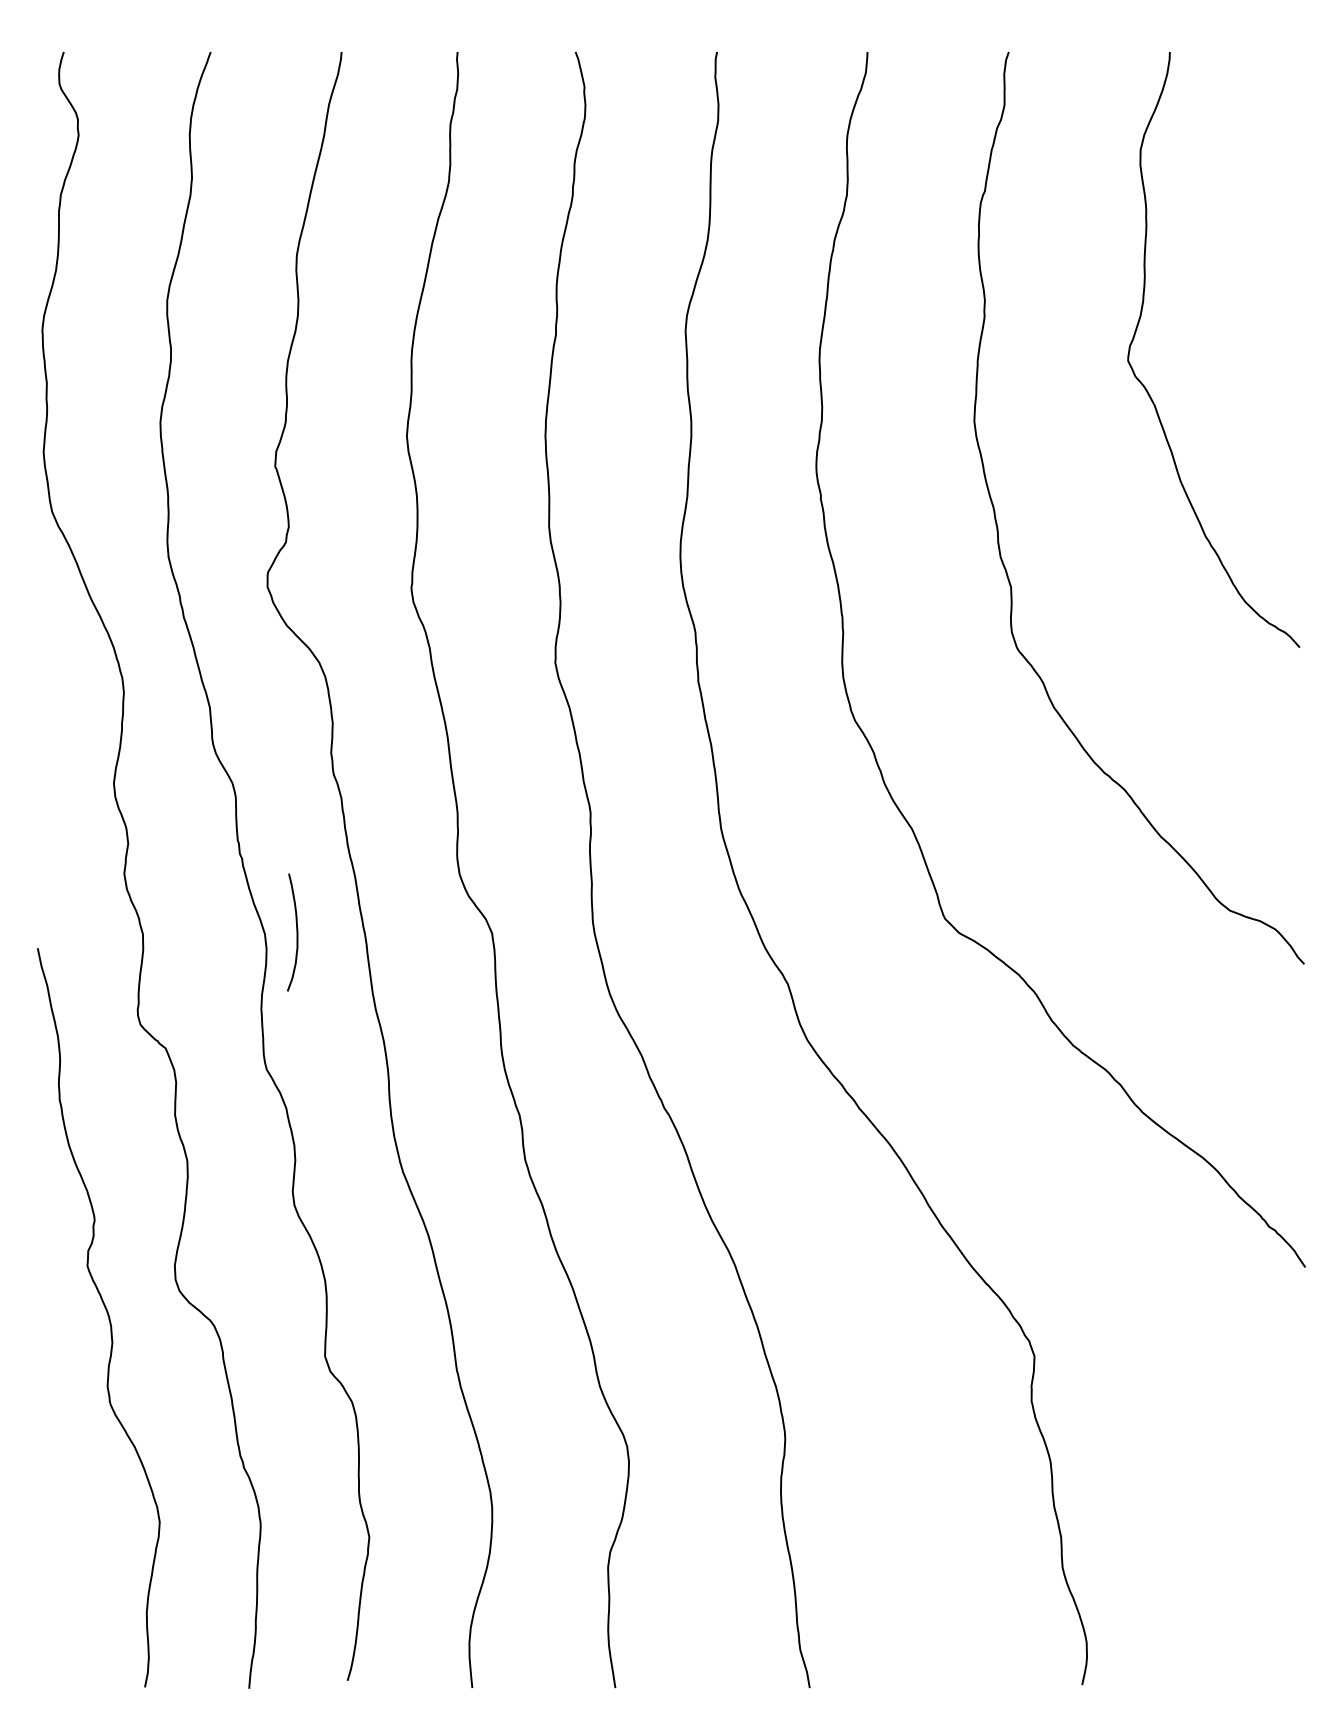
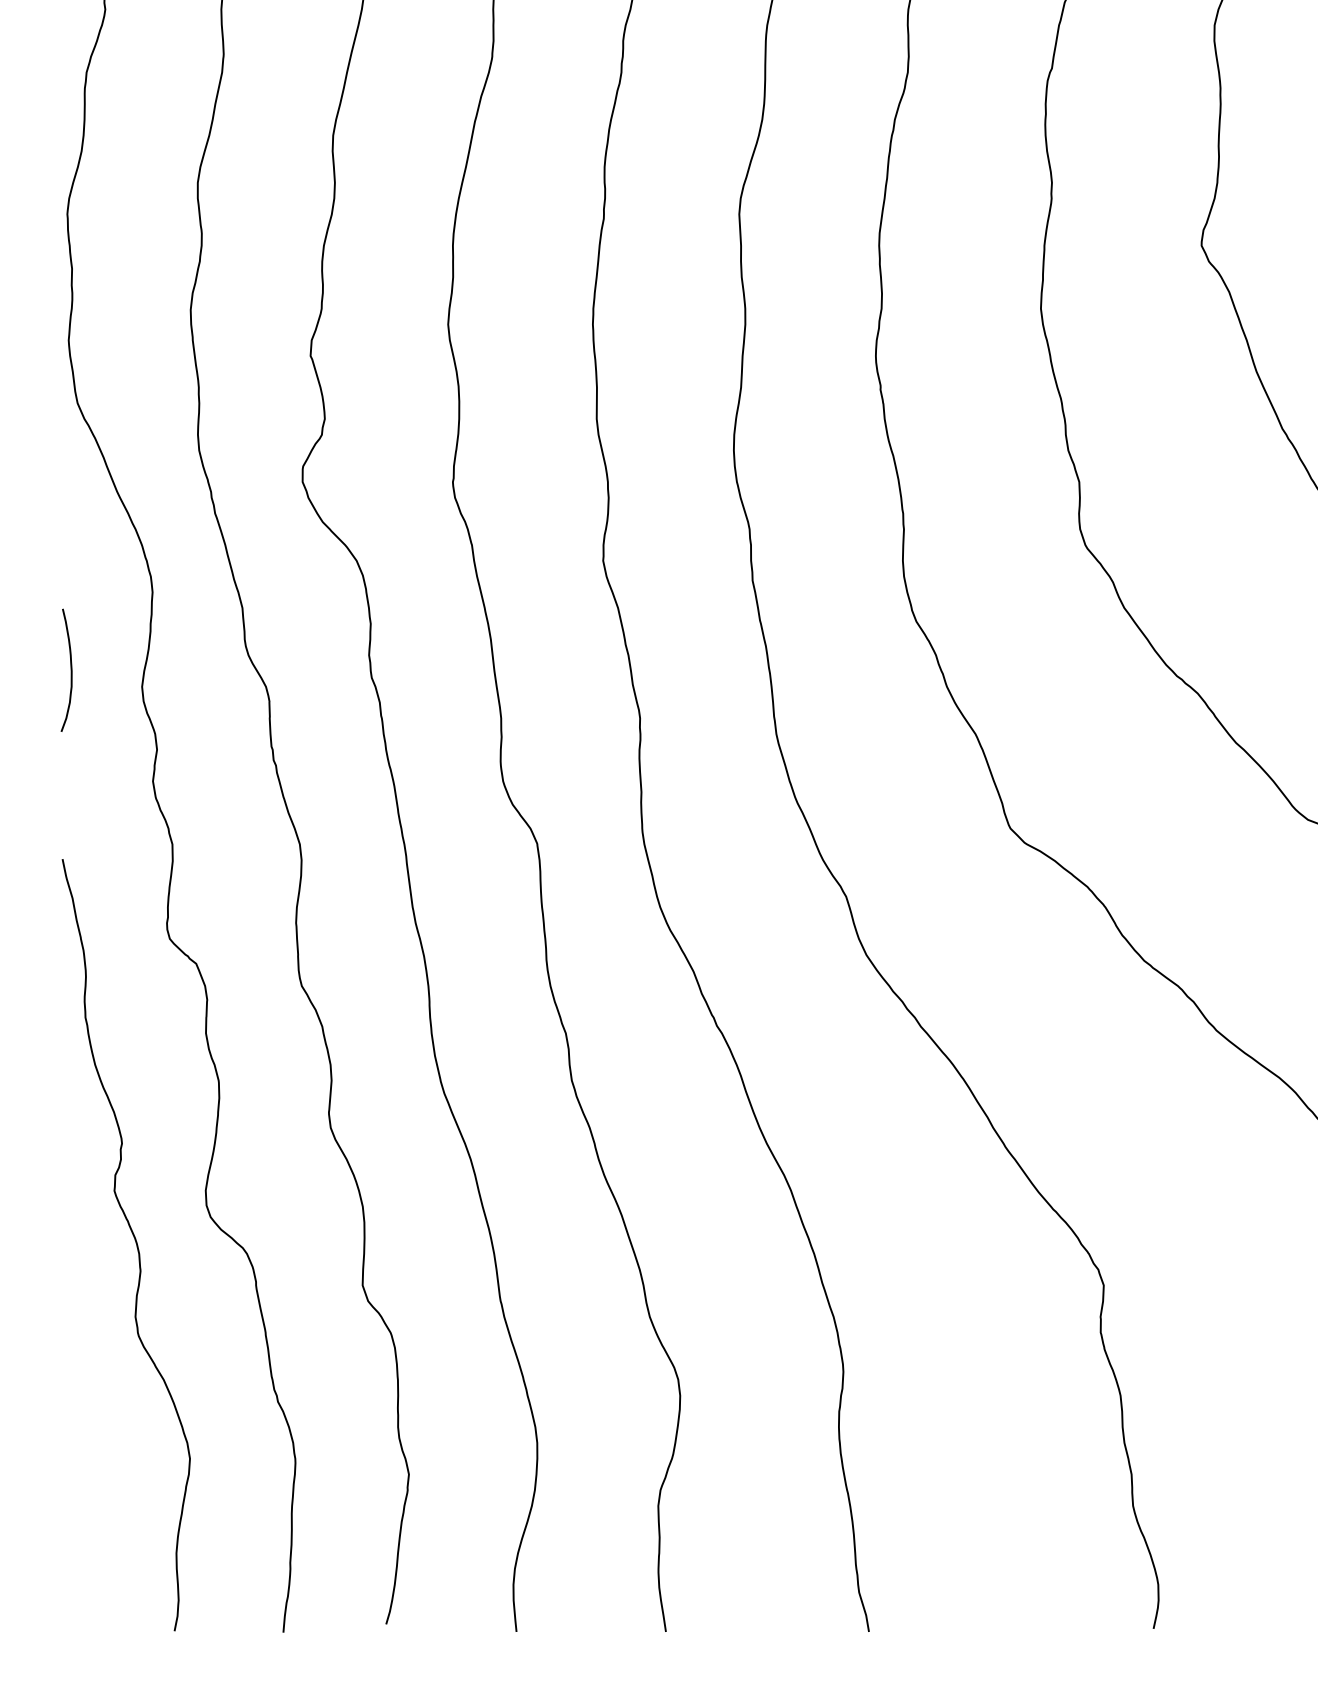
curve: (296, 932) -> (70, 670), moved

